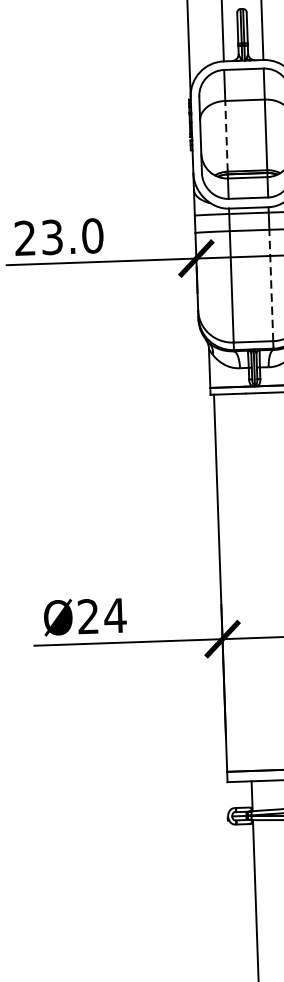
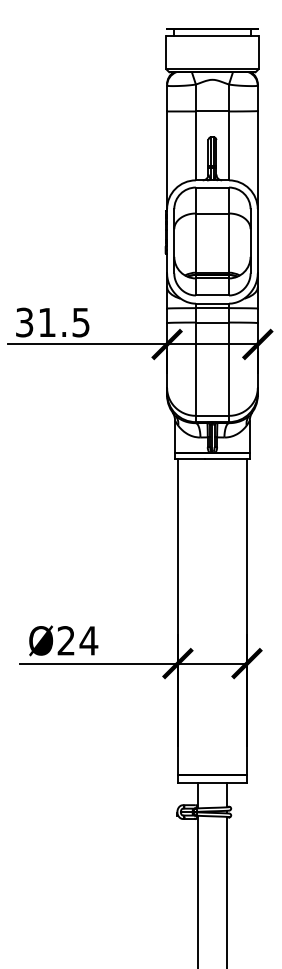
line: (226, 136) -> (195, 243), dashed -> solid
text: (59, 237) -> (53, 322), 23.0 -> 31.5
line: (271, 285) -> (229, 369), dashed -> solid

